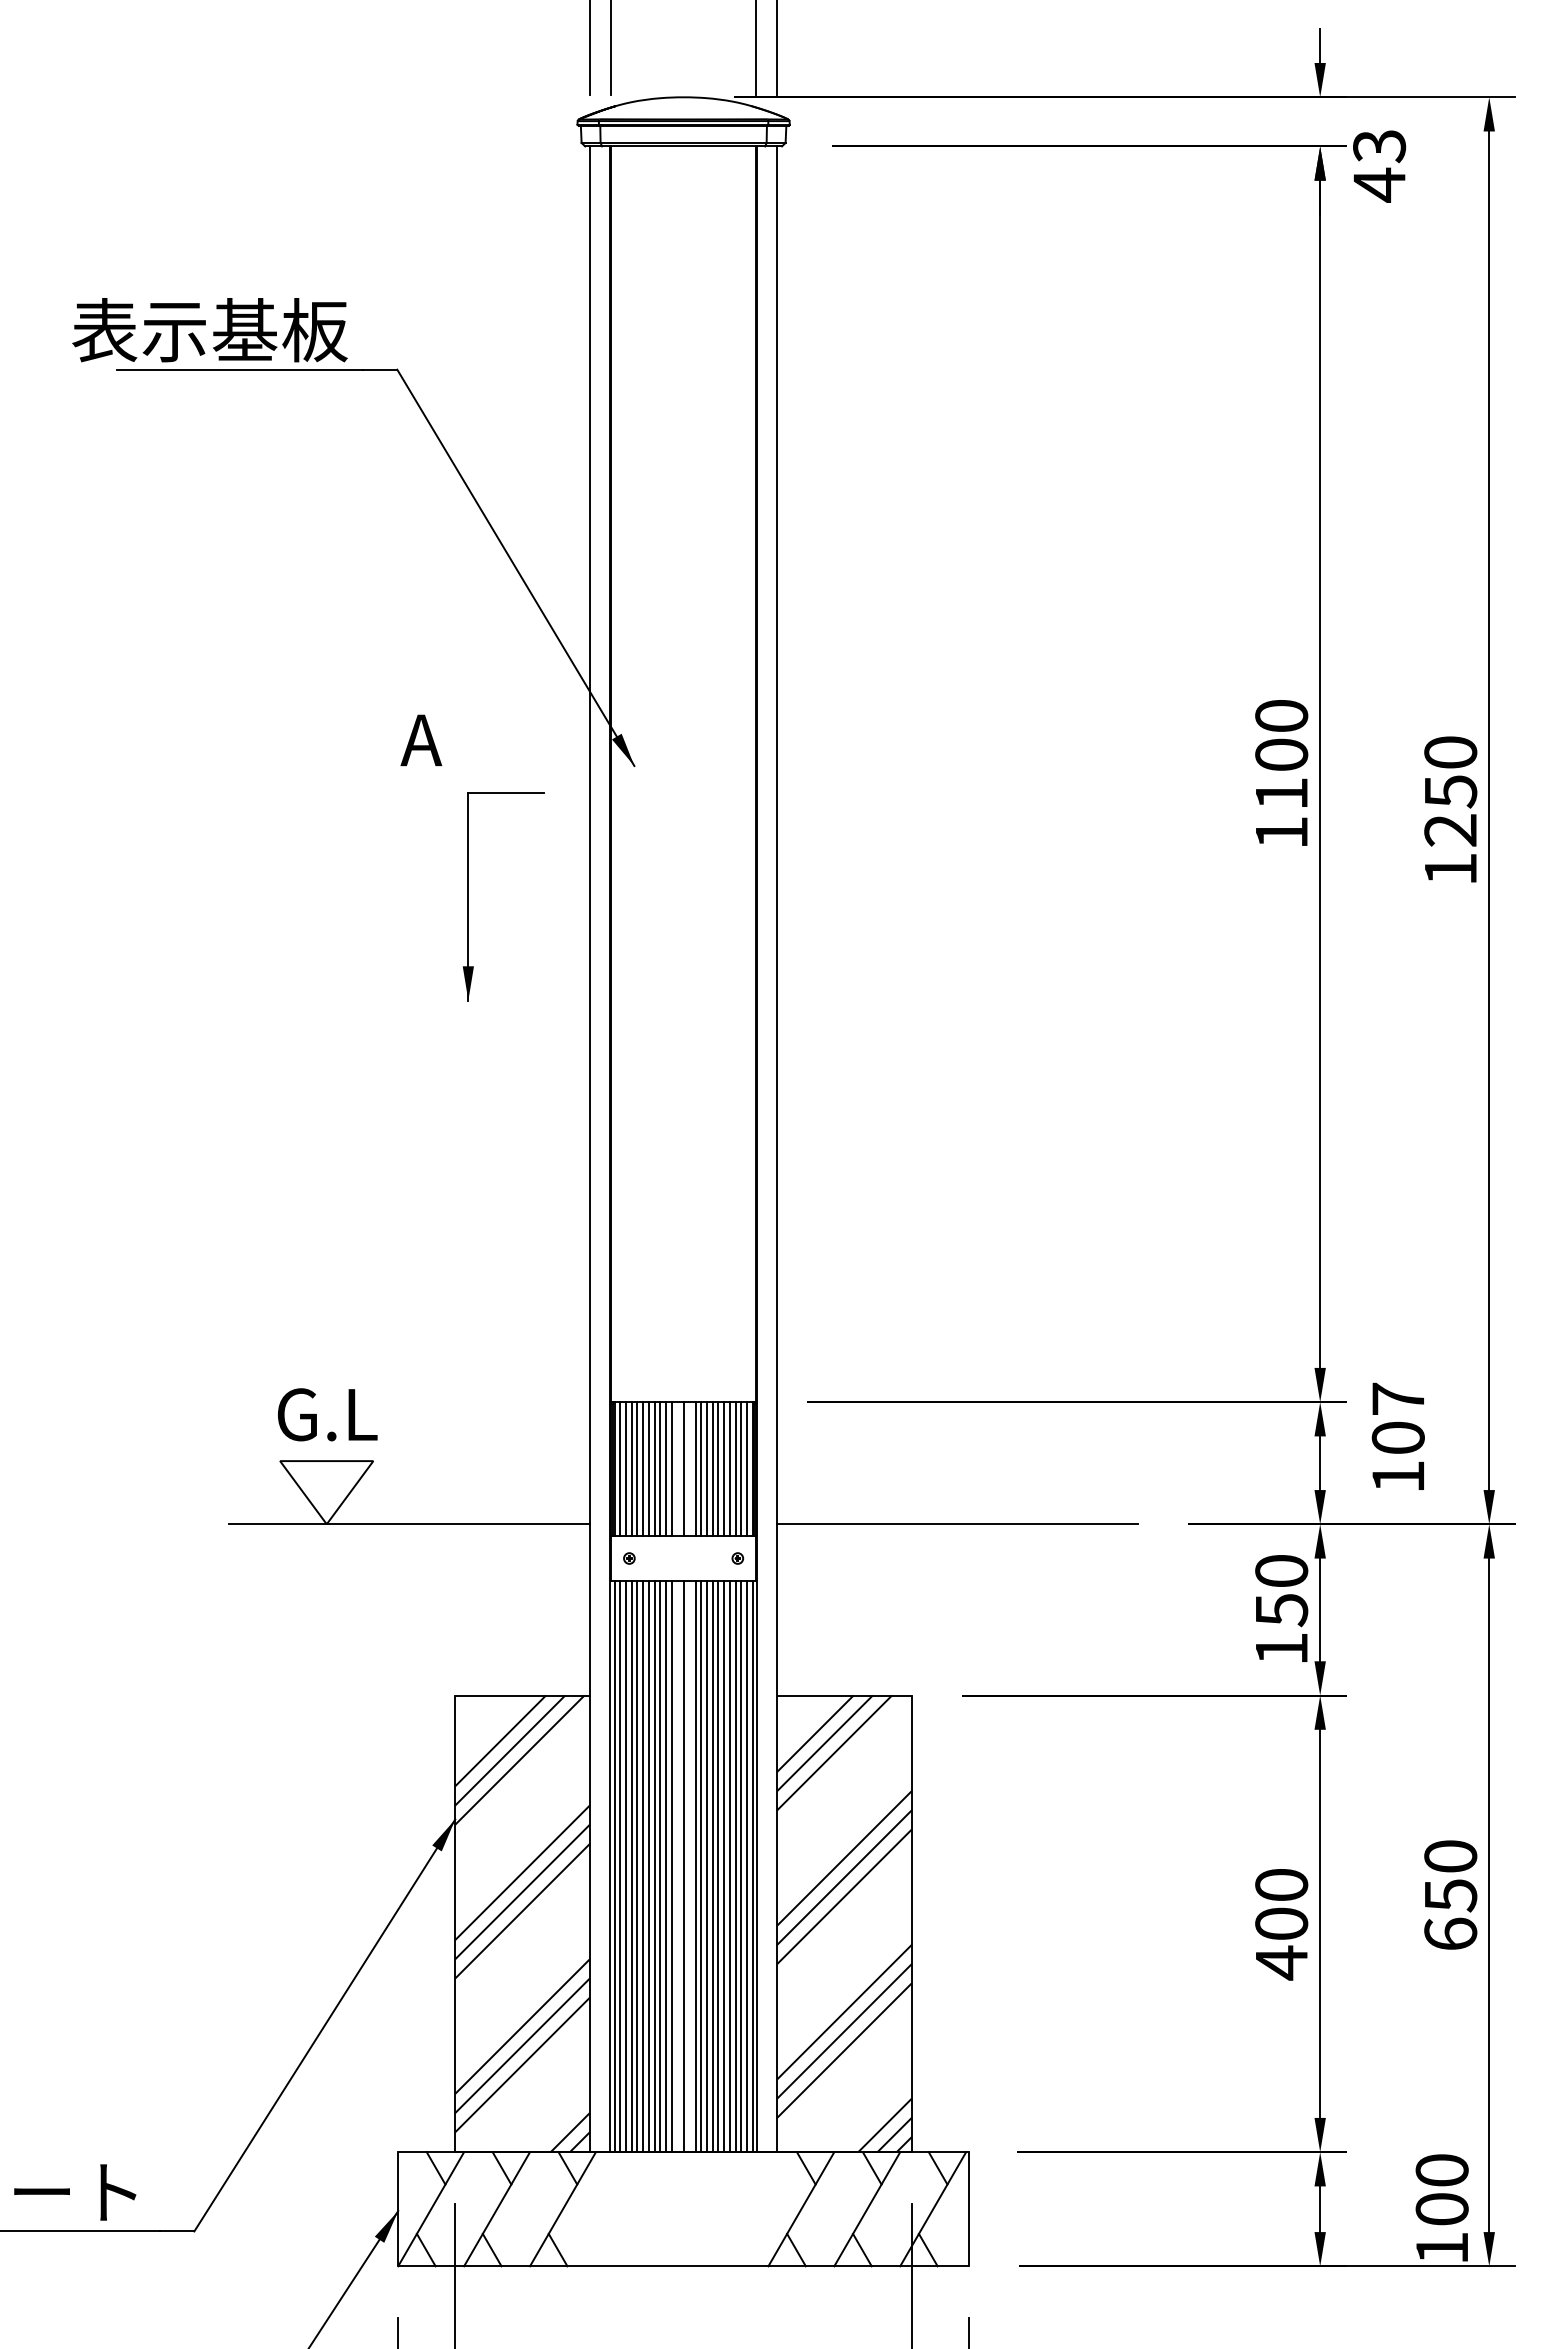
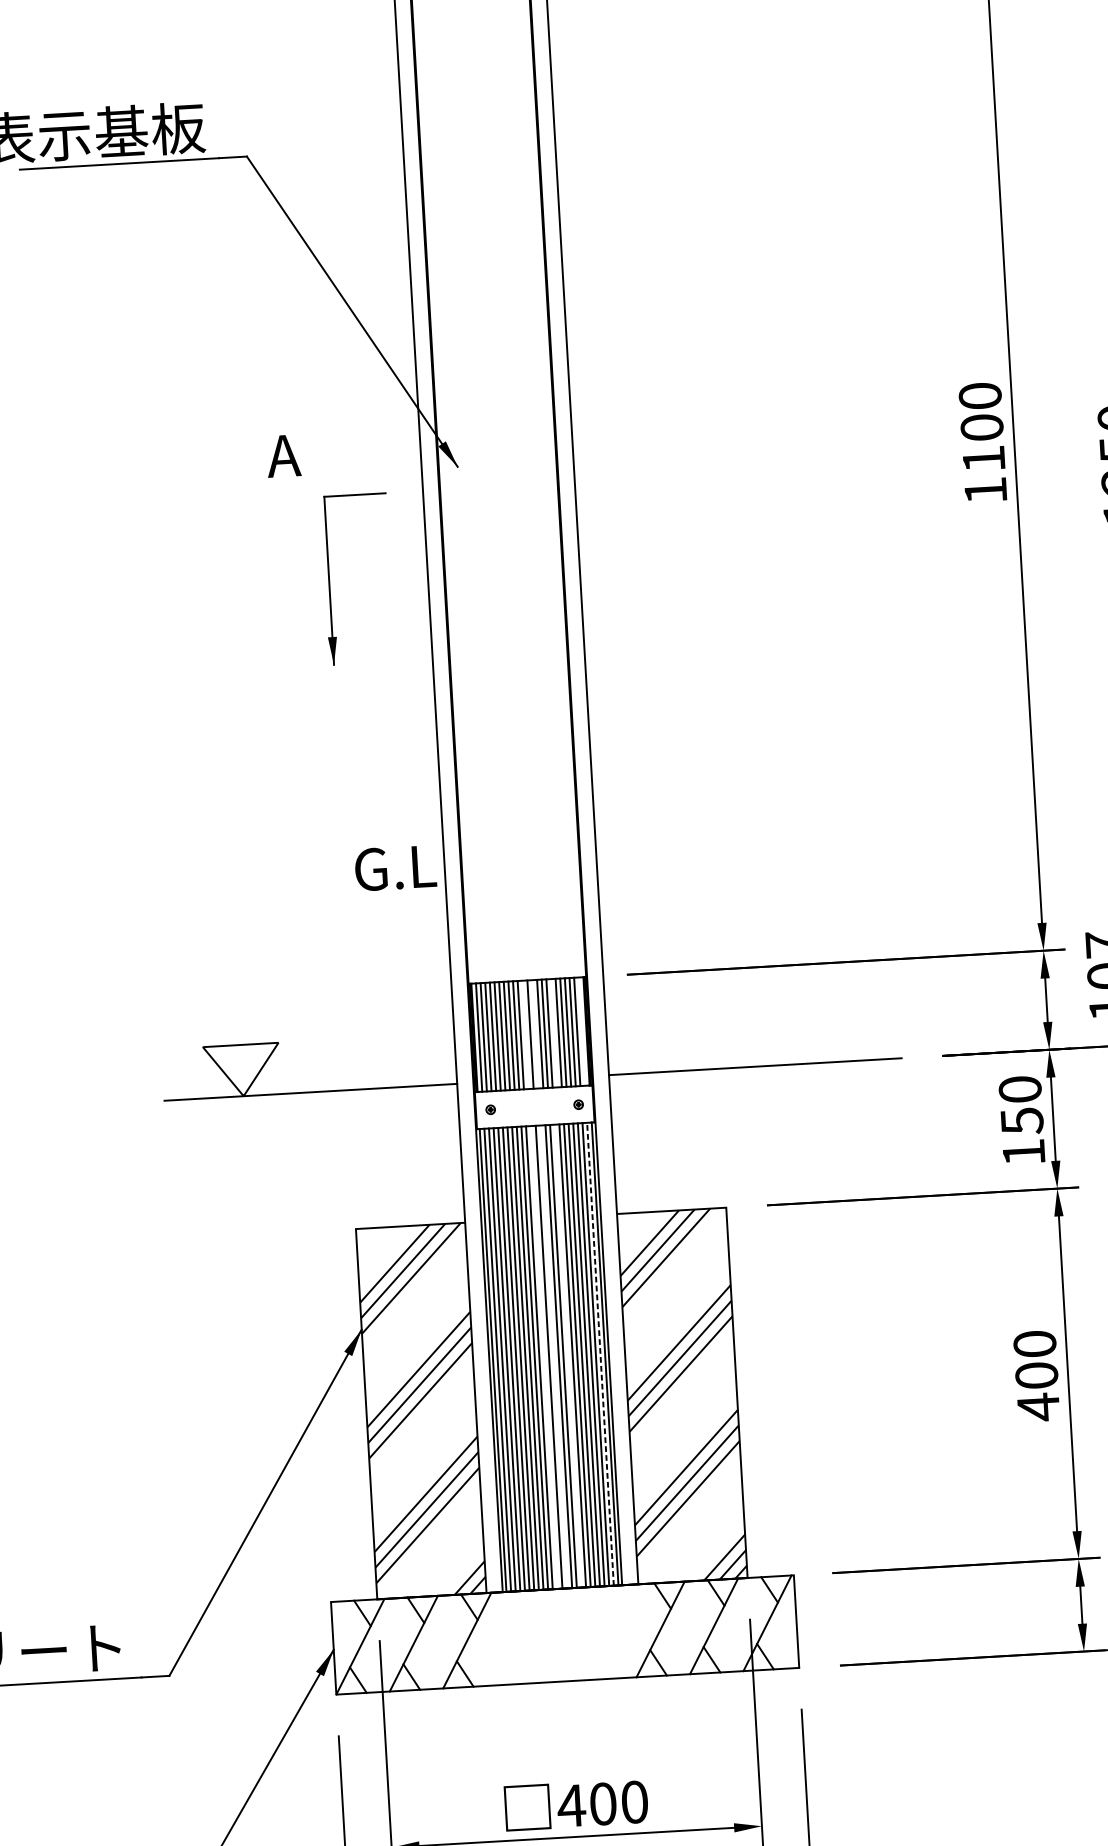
text: (327, 1414) -> (395, 867), moved
line: (712, 1468) -> (553, 1032), removed
line: (746, 1468) -> (581, 1031), removed
line: (707, 1866) -> (568, 1355), removed
line: (746, 1866) -> (600, 1354), solid -> dashed

